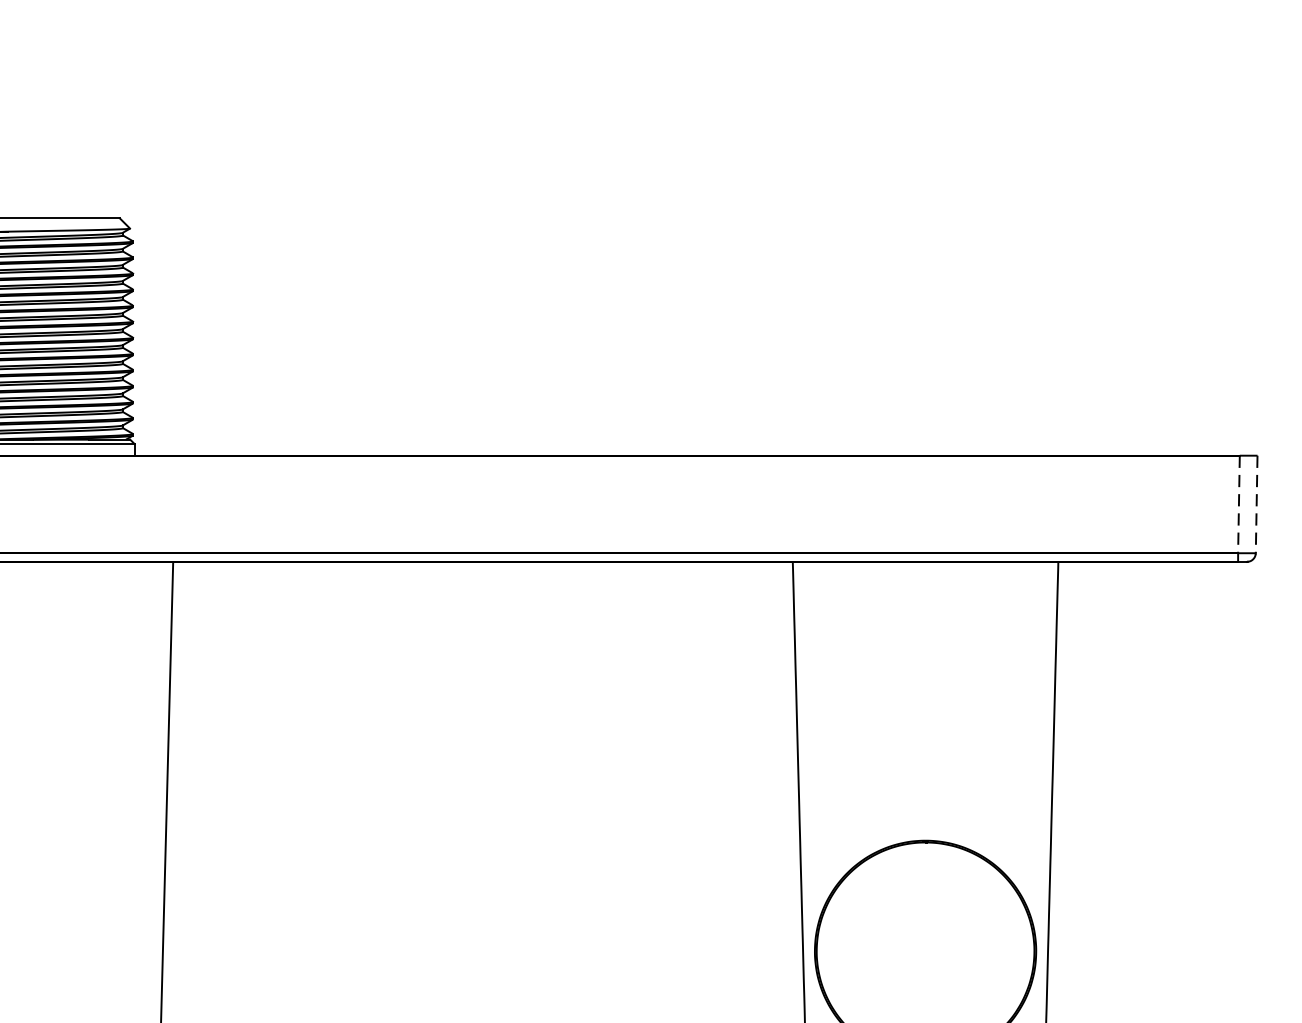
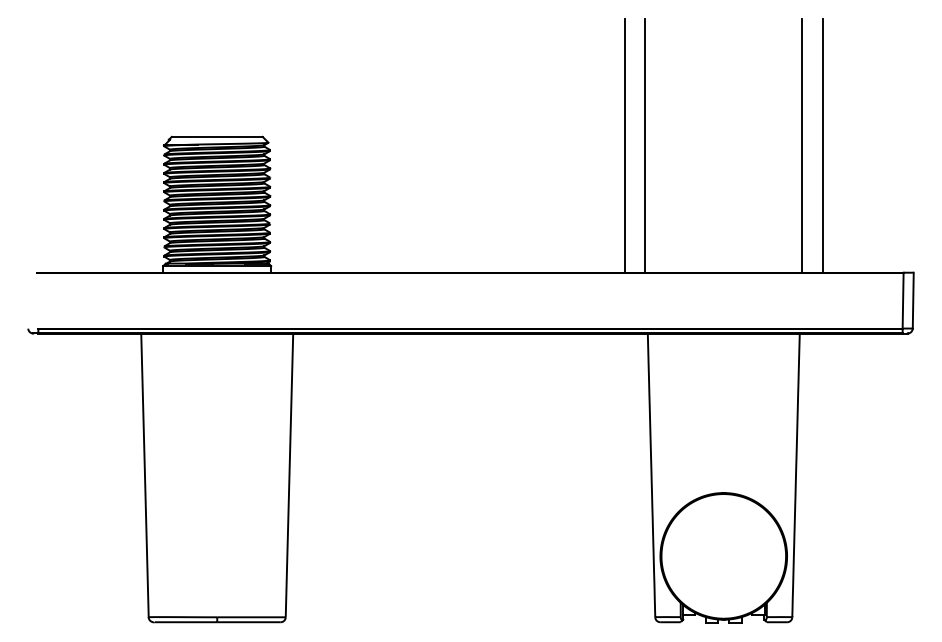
line: (753, 233) -> (625, 145), added
line: (788, 233) -> (645, 145), added
line: (1063, 233) -> (802, 145), added
line: (1098, 233) -> (822, 145), added
line: (1239, 504) -> (903, 300), dashed -> solid
line: (1257, 504) -> (913, 300), dashed -> solid

